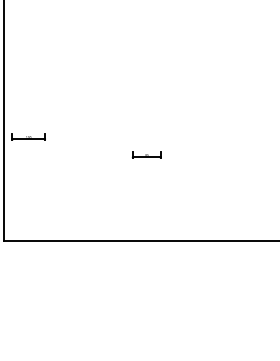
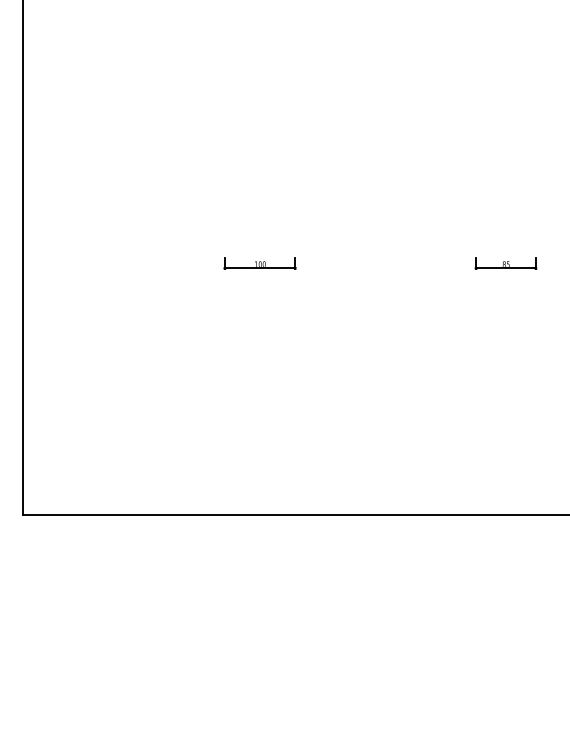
part: (28, 136) -> (259, 262), moved
part: (146, 154) -> (505, 262), moved

